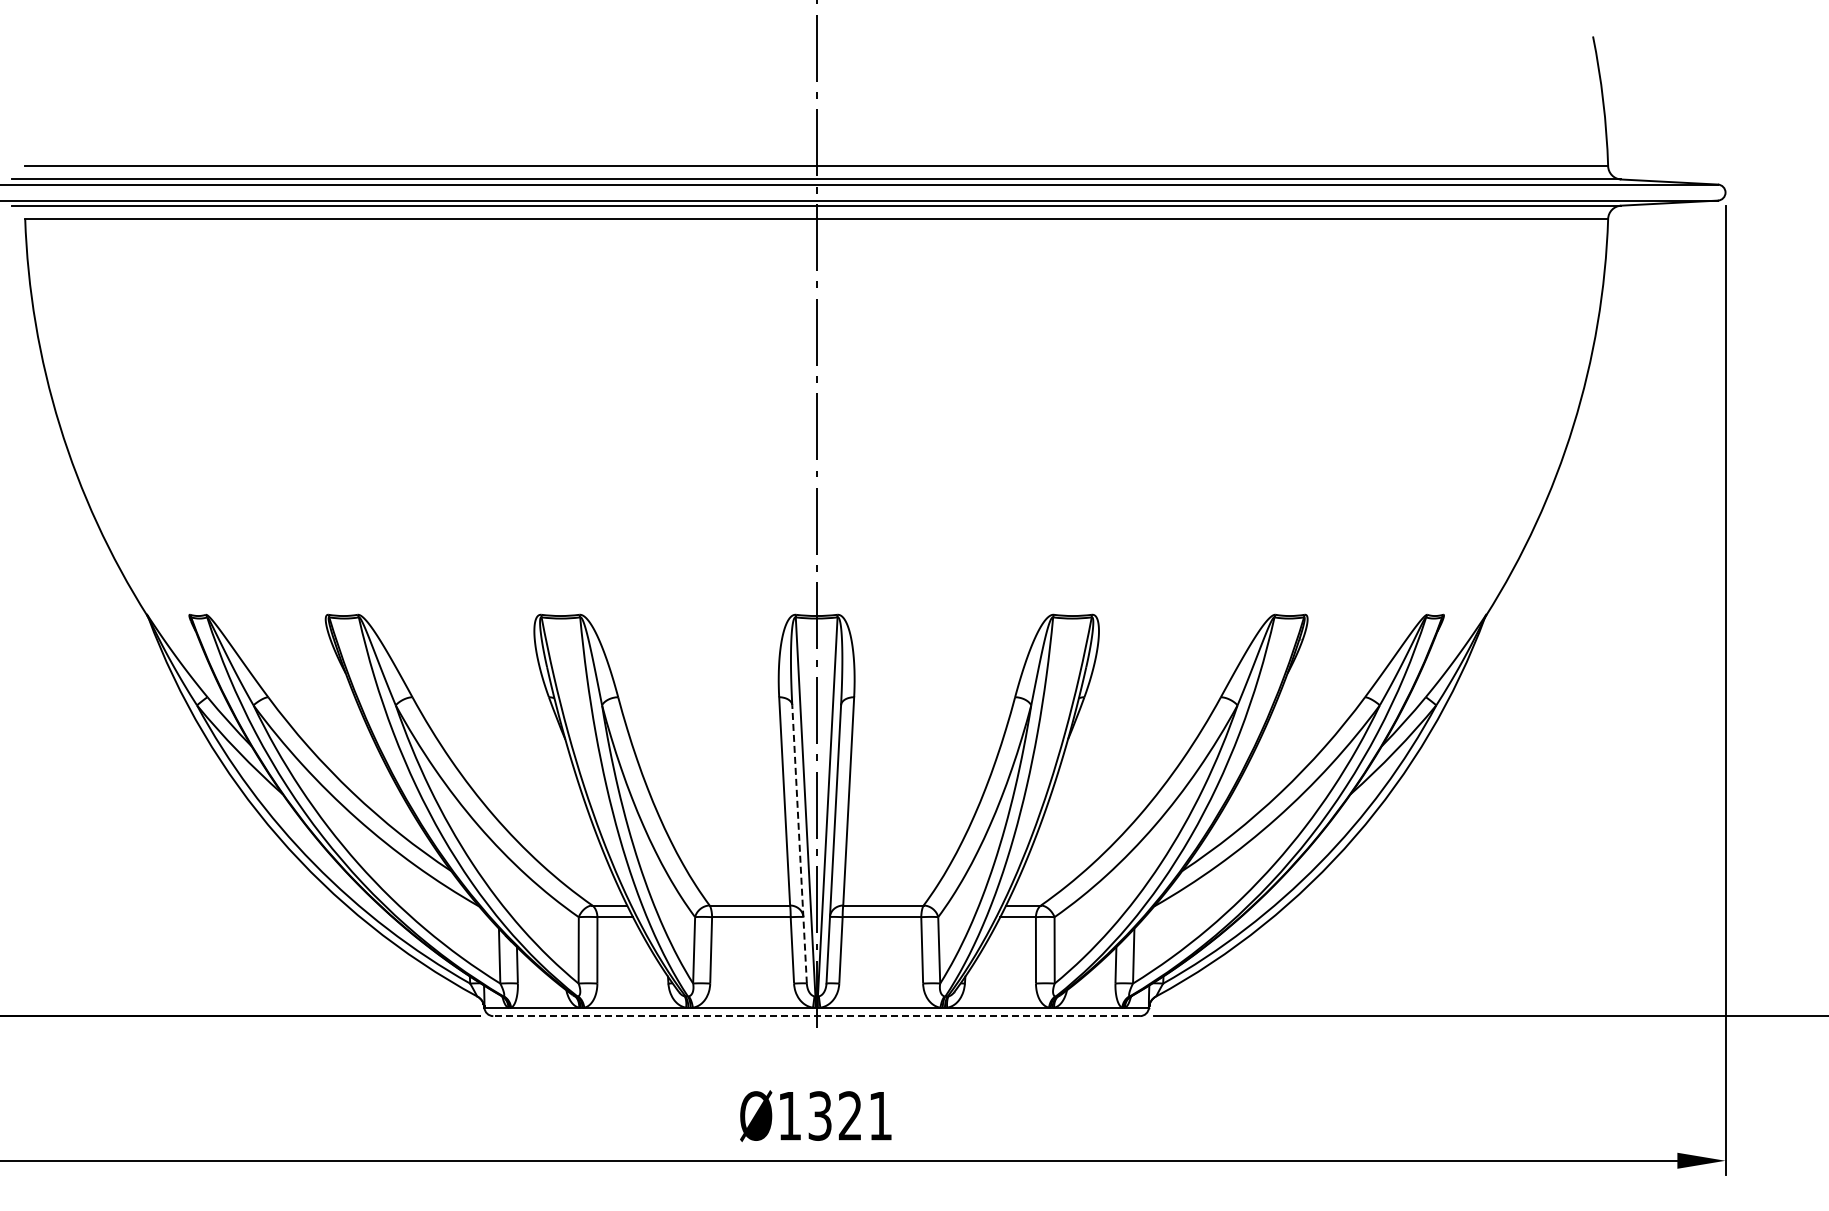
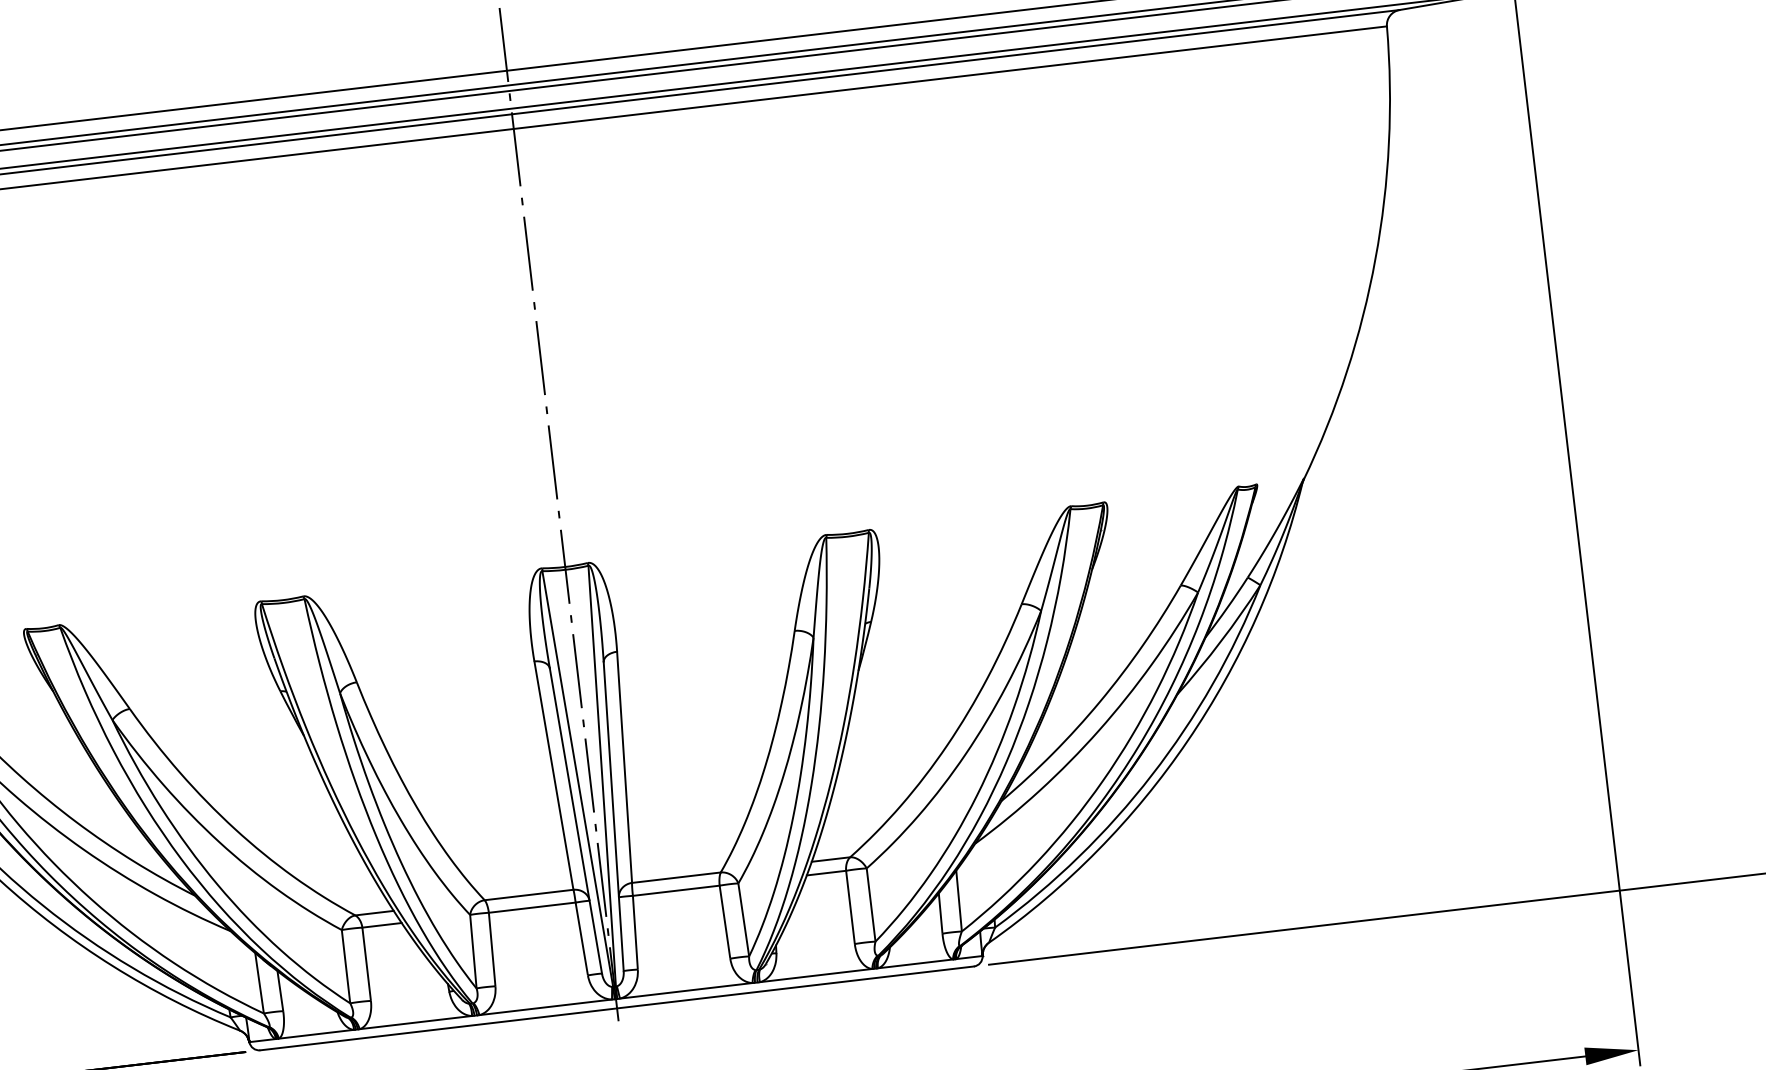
line: (799, 843) -> (575, 820), dashed -> solid
line: (816, 1016) -> (616, 1008), dashed -> solid

